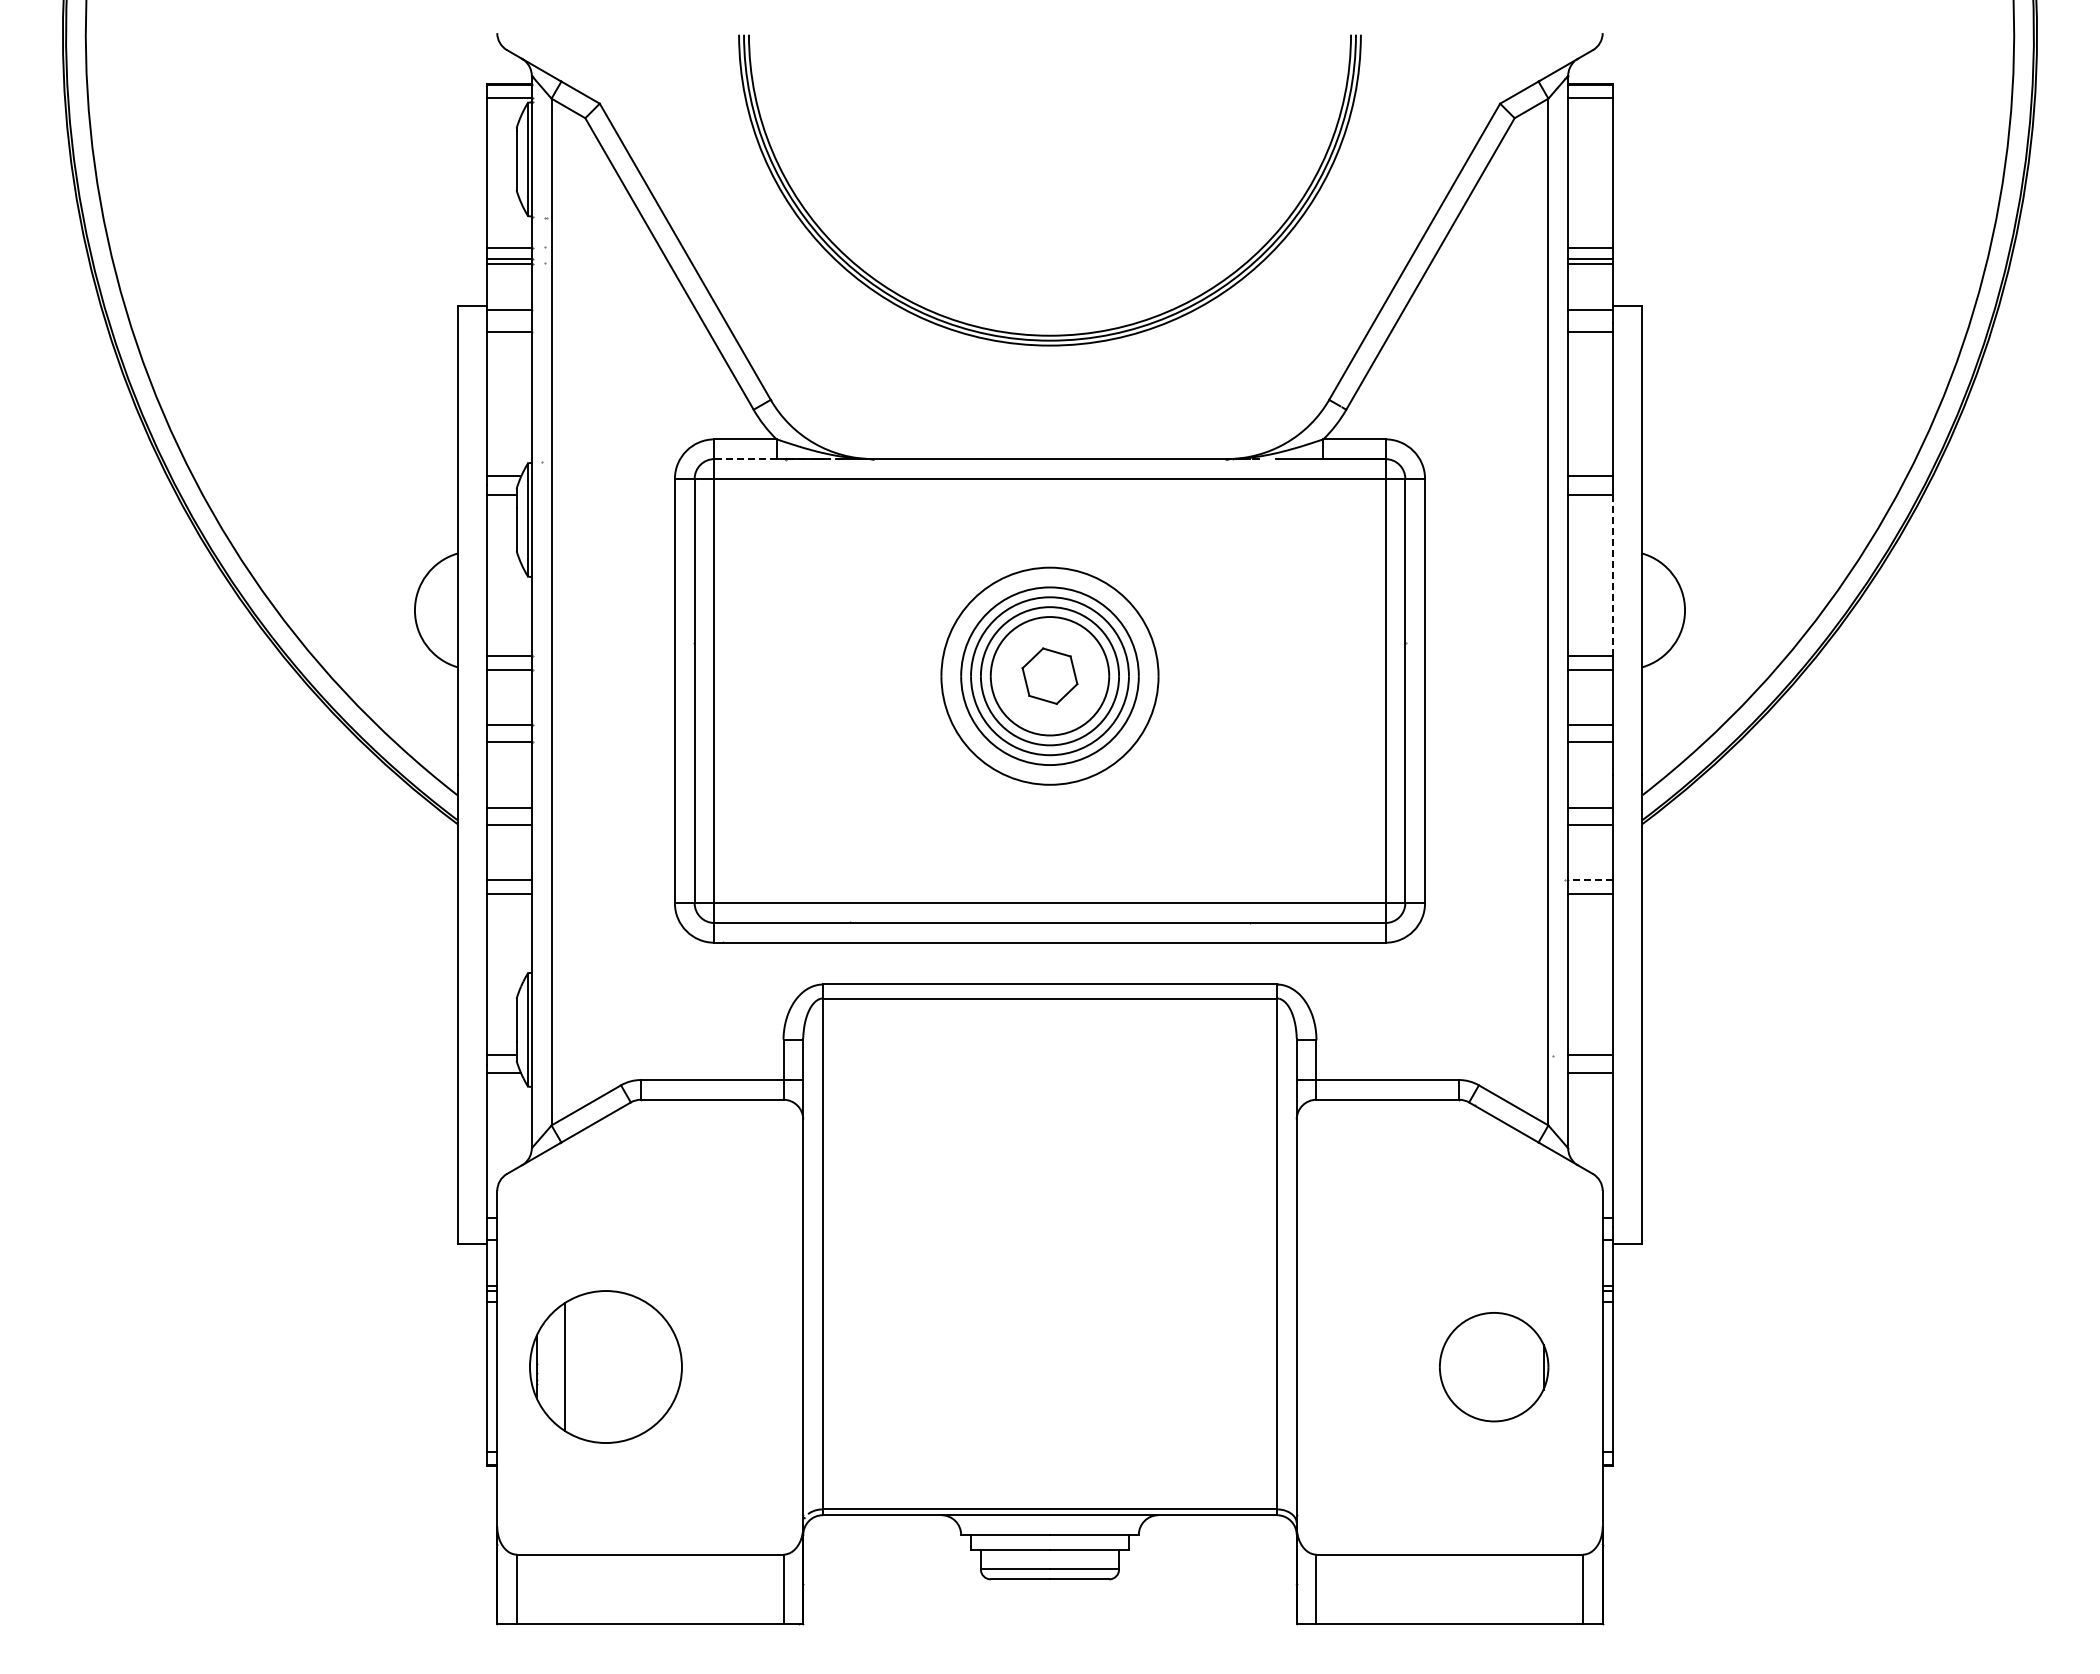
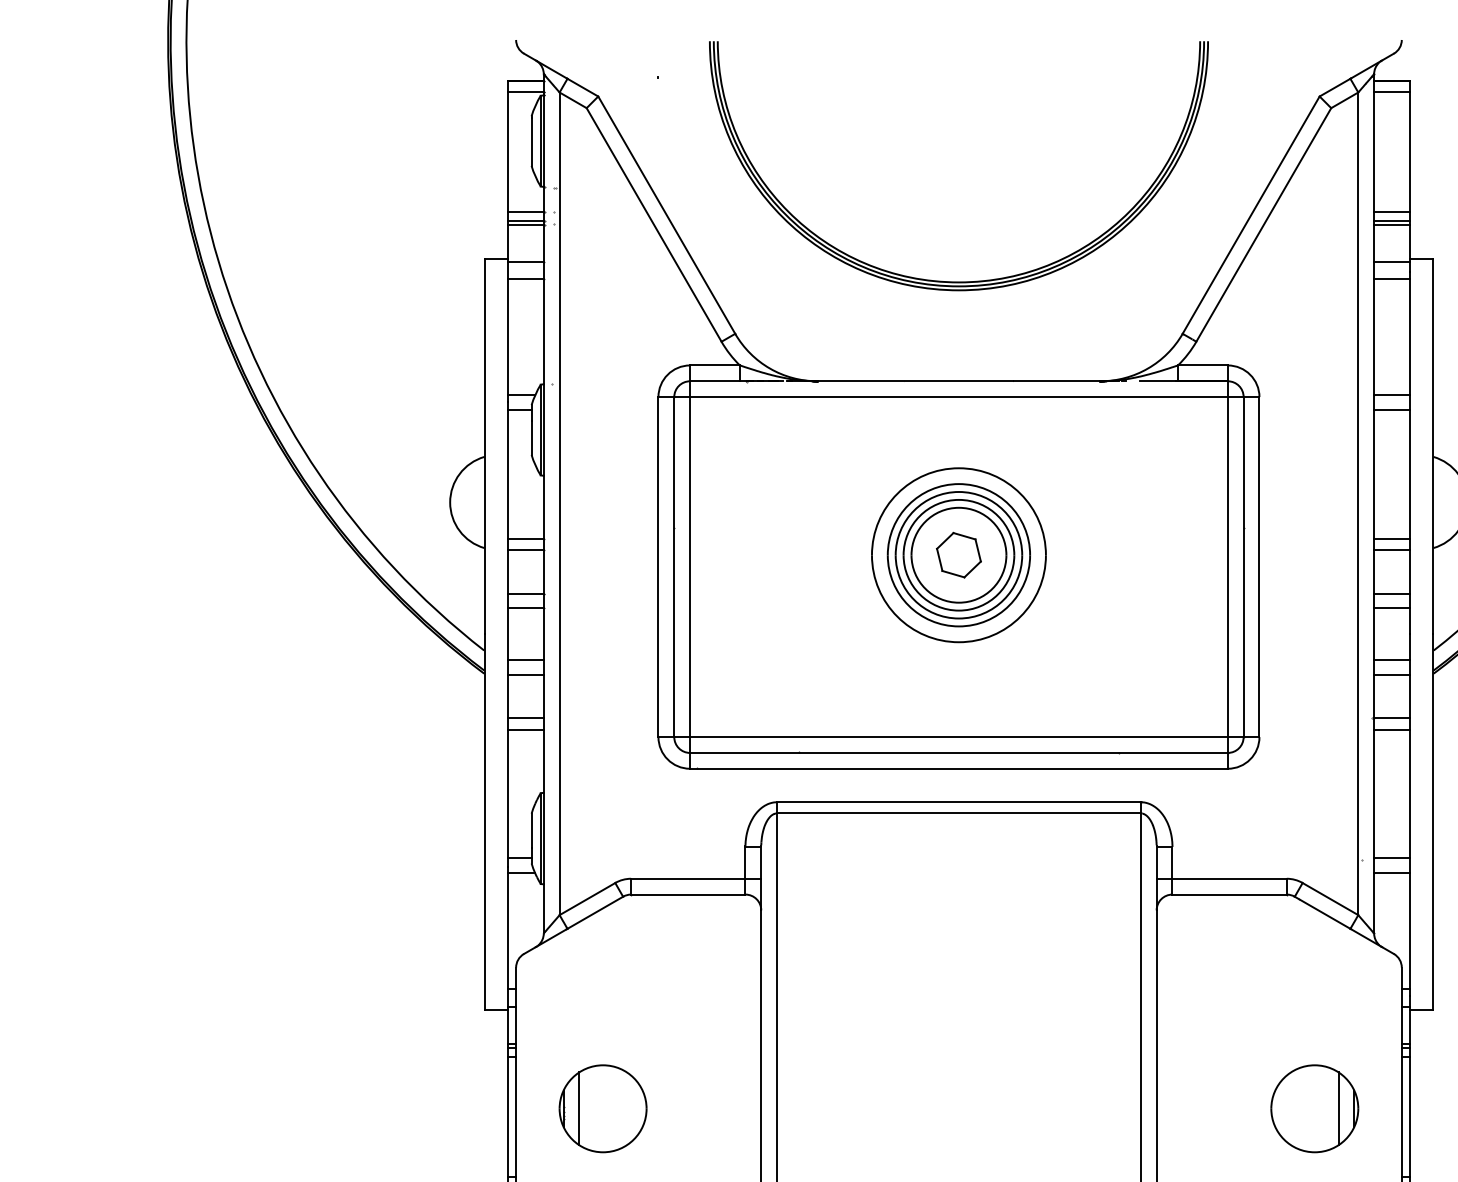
line: (745, 459) -> (715, 381), dashed -> solid
line: (1612, 576) -> (1409, 475), dashed -> solid
line: (1589, 879) -> (1391, 718), dashed -> solid
line: (1523, 1366) -> (1338, 1108), added
part: (605, 1367) -> (602, 1109), size x0.71

